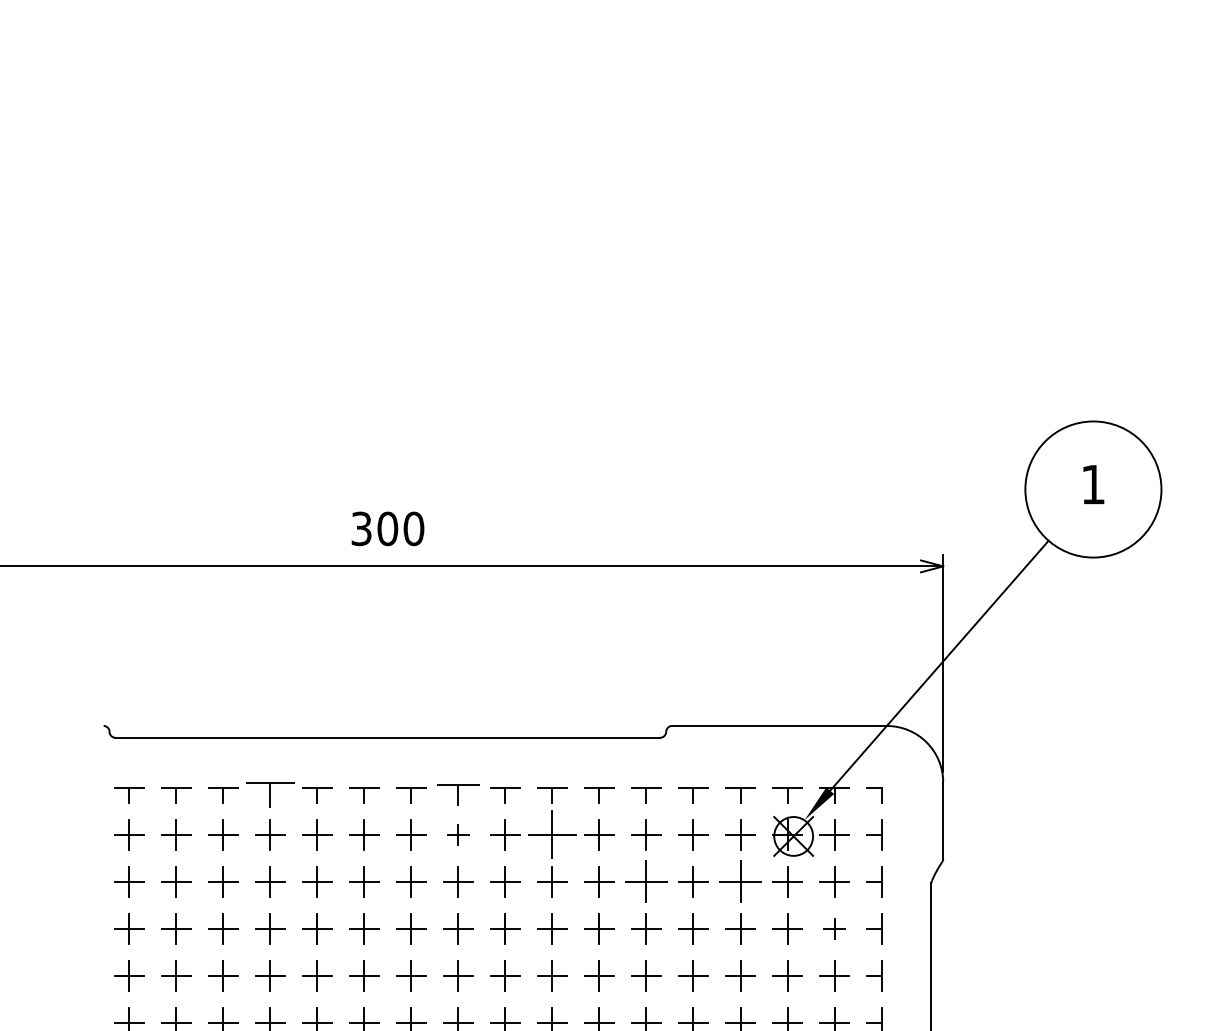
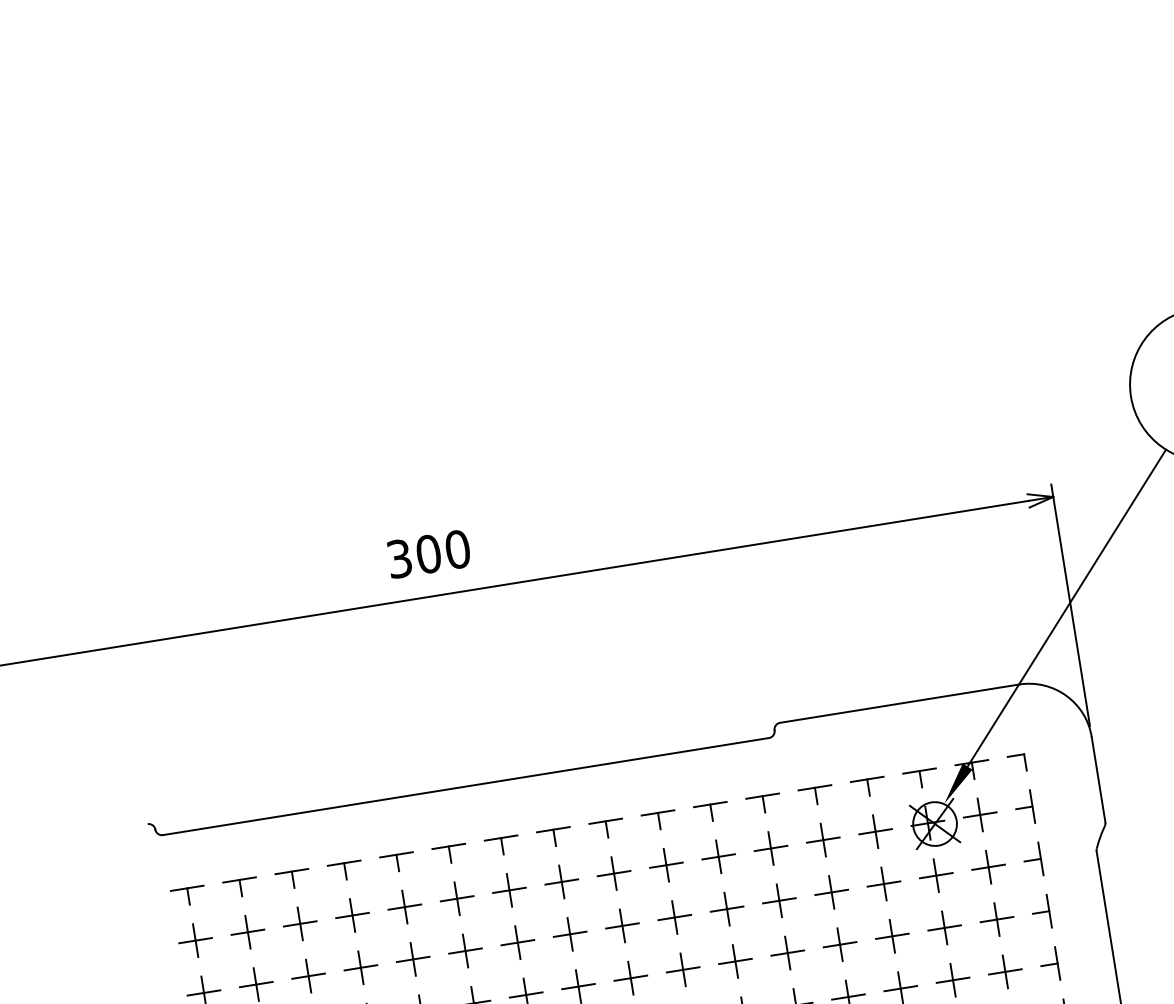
part: (270, 795) -> (345, 871), size x0.62
part: (458, 795) -> (554, 838), size x0.71
part: (458, 834) -> (561, 881), size x1.43
part: (552, 834) -> (666, 864), size x0.62
part: (646, 881) -> (779, 900), size x0.71
part: (740, 881) -> (883, 883), size x0.71
part: (834, 928) -> (996, 919), size x1.43

